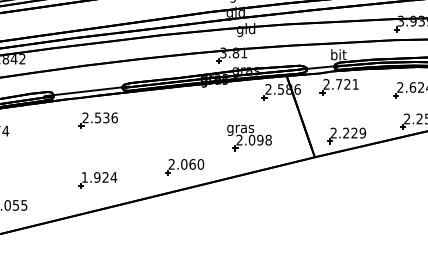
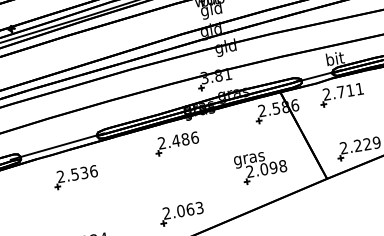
text: (347, 84) -> (350, 90), 2.721 -> 2.711
part: (189, 105) -> (175, 143), added
part: (249, 137) -> (260, 166), moved
text: (200, 164) -> (199, 208), 2.060 -> 2.063

